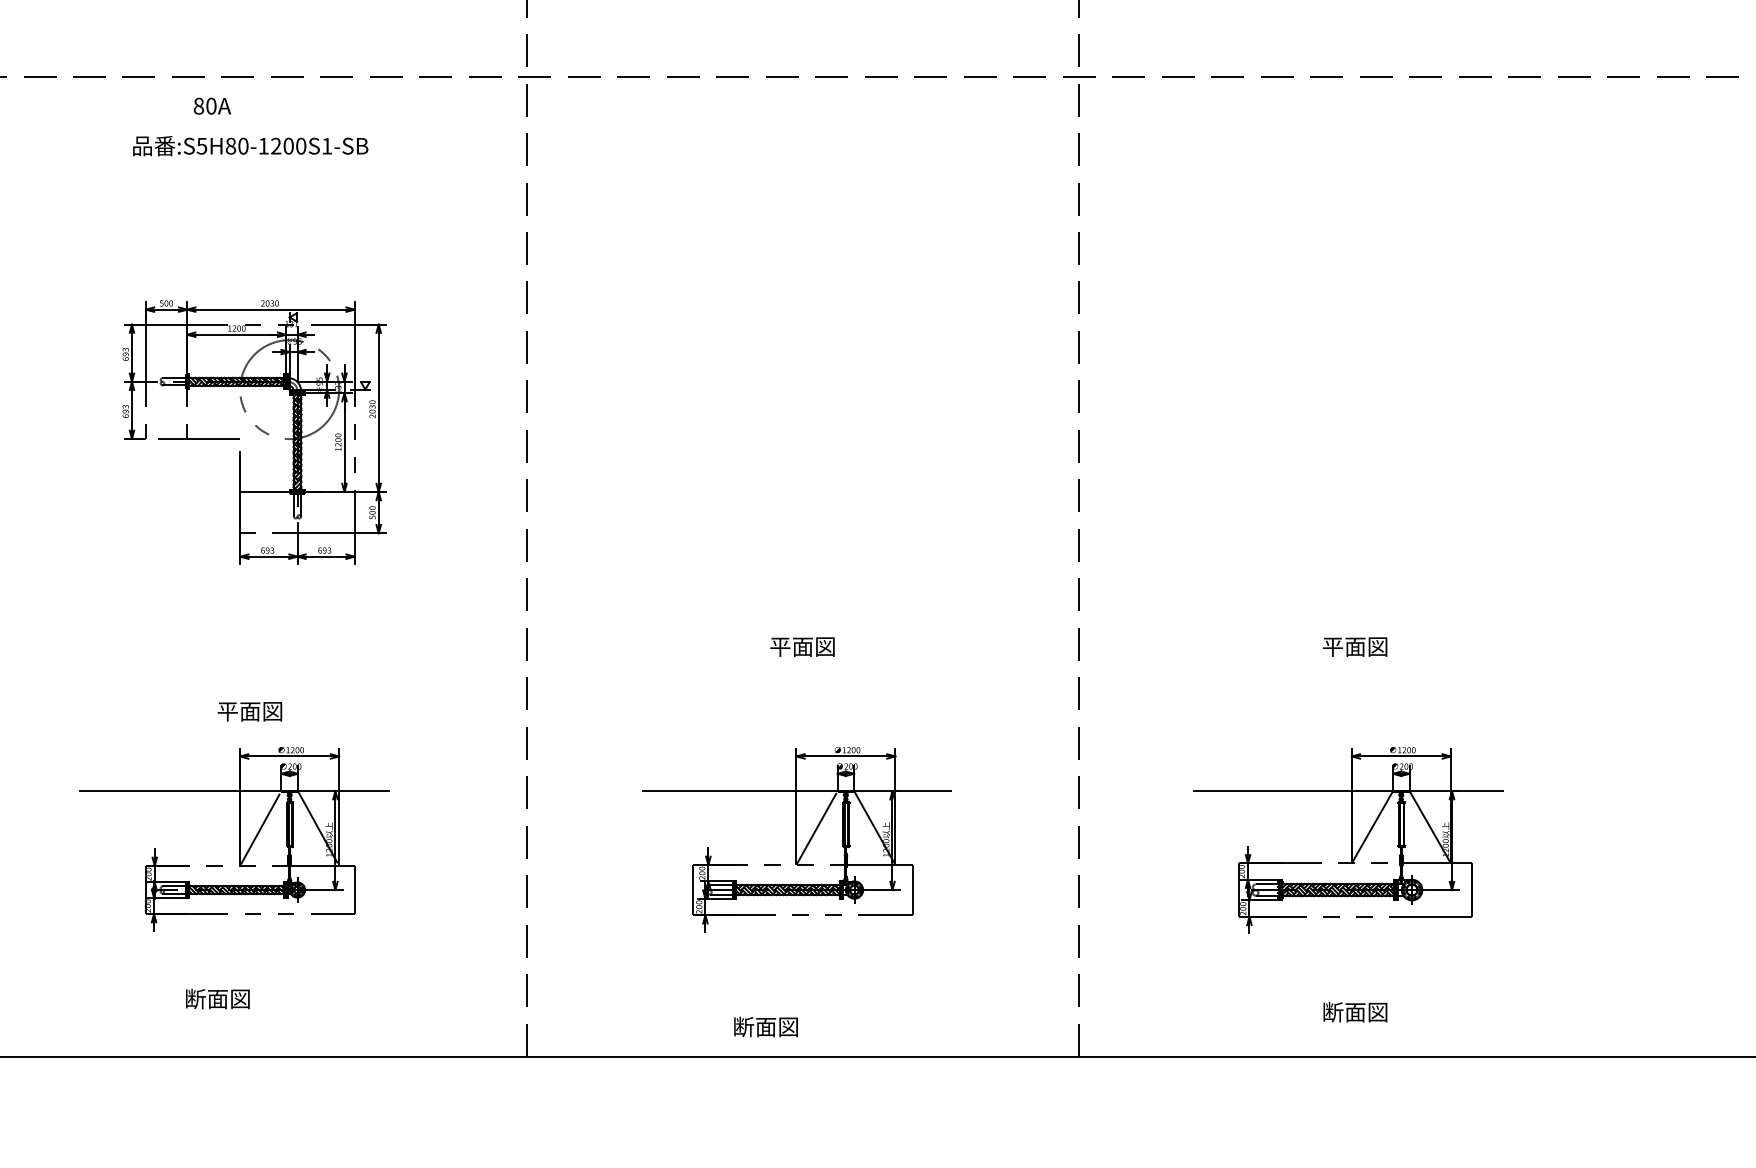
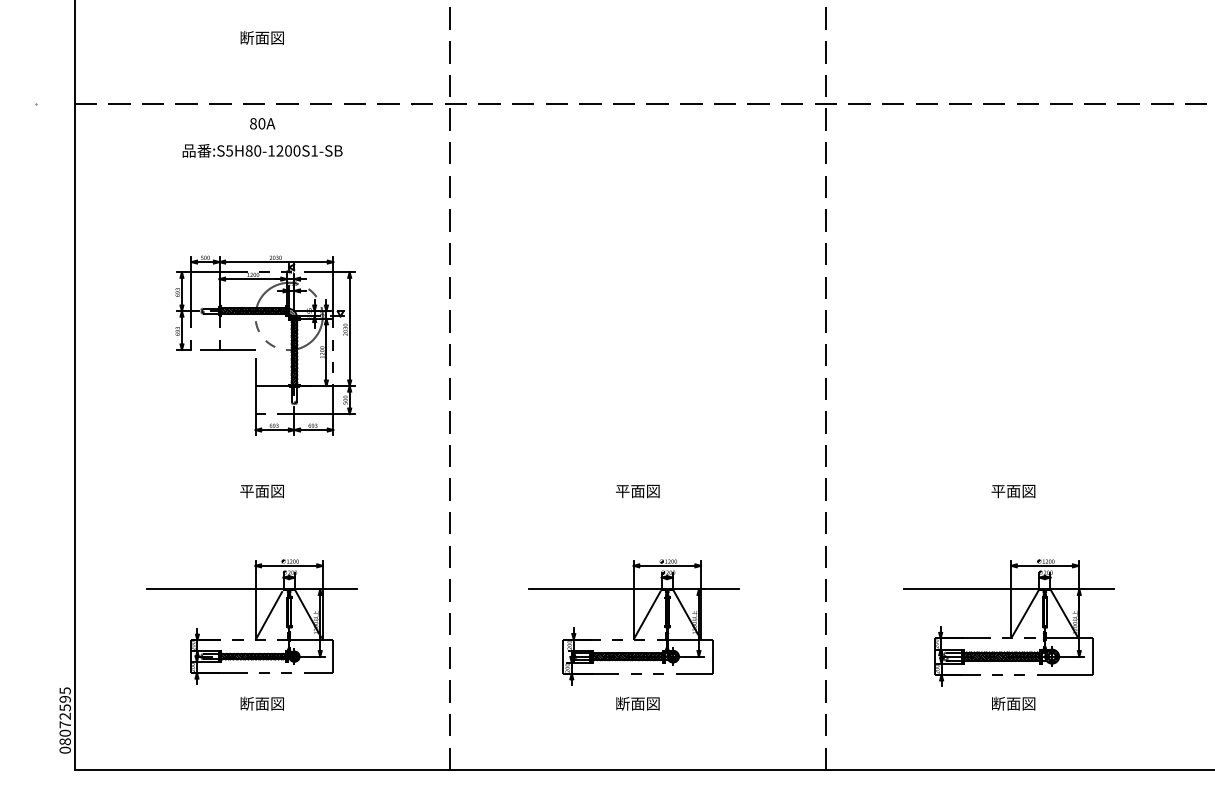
text: (212, 105) -> (262, 123), moved
text: (249, 711) -> (261, 491), moved
text: (216, 998) -> (261, 703), moved
text: (1355, 1011) -> (1013, 703), moved
text: (765, 1026) -> (637, 703), moved

